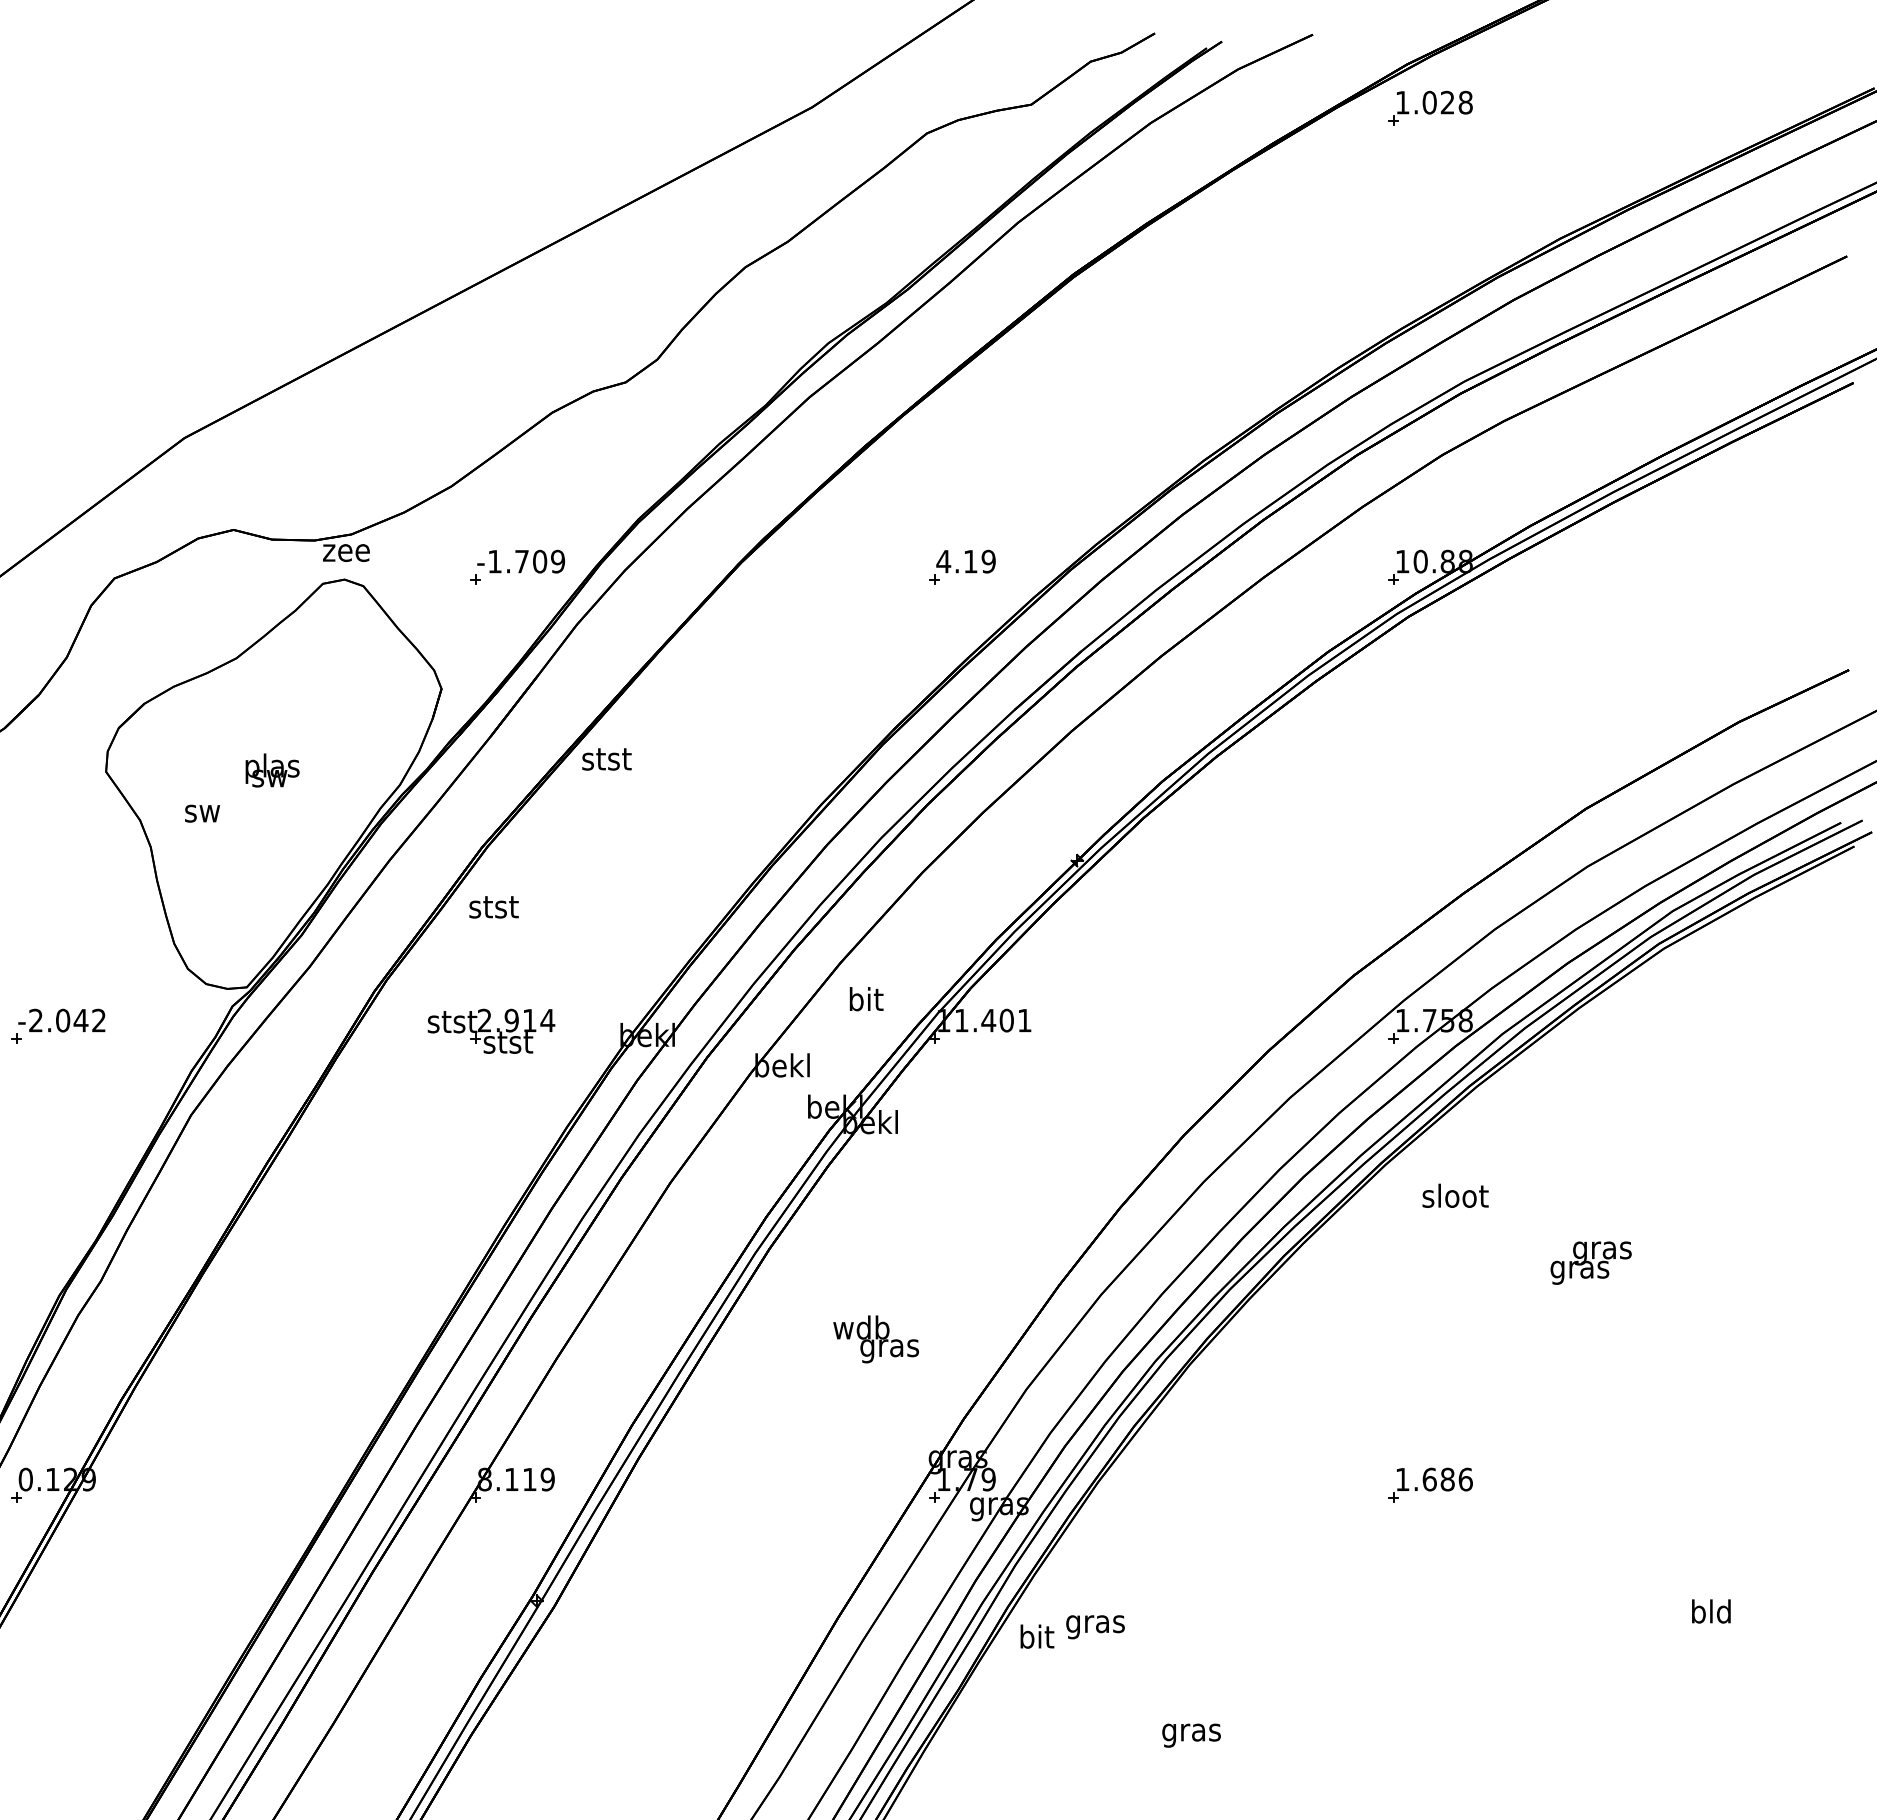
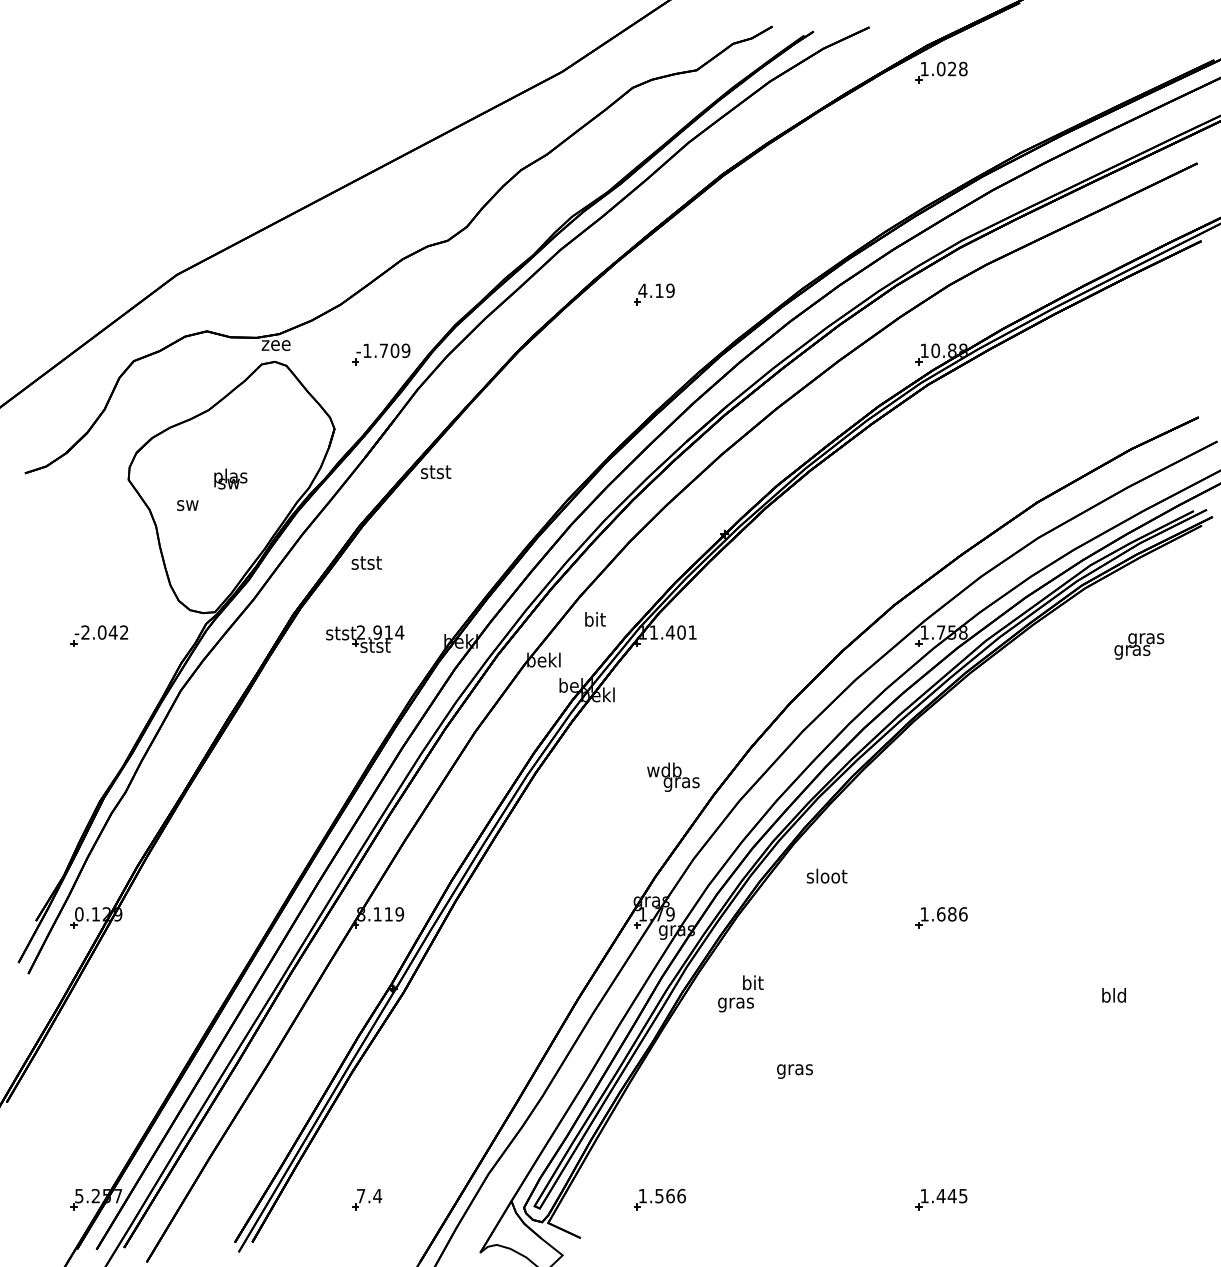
part: (962, 567) -> (654, 294), moved
text: (1454, 1194) -> (826, 875), moved
text: (1591, 1263) -> (1139, 646), moved
text: (876, 1338) -> (673, 776), moved
text: (1037, 1636) -> (753, 982), moved

